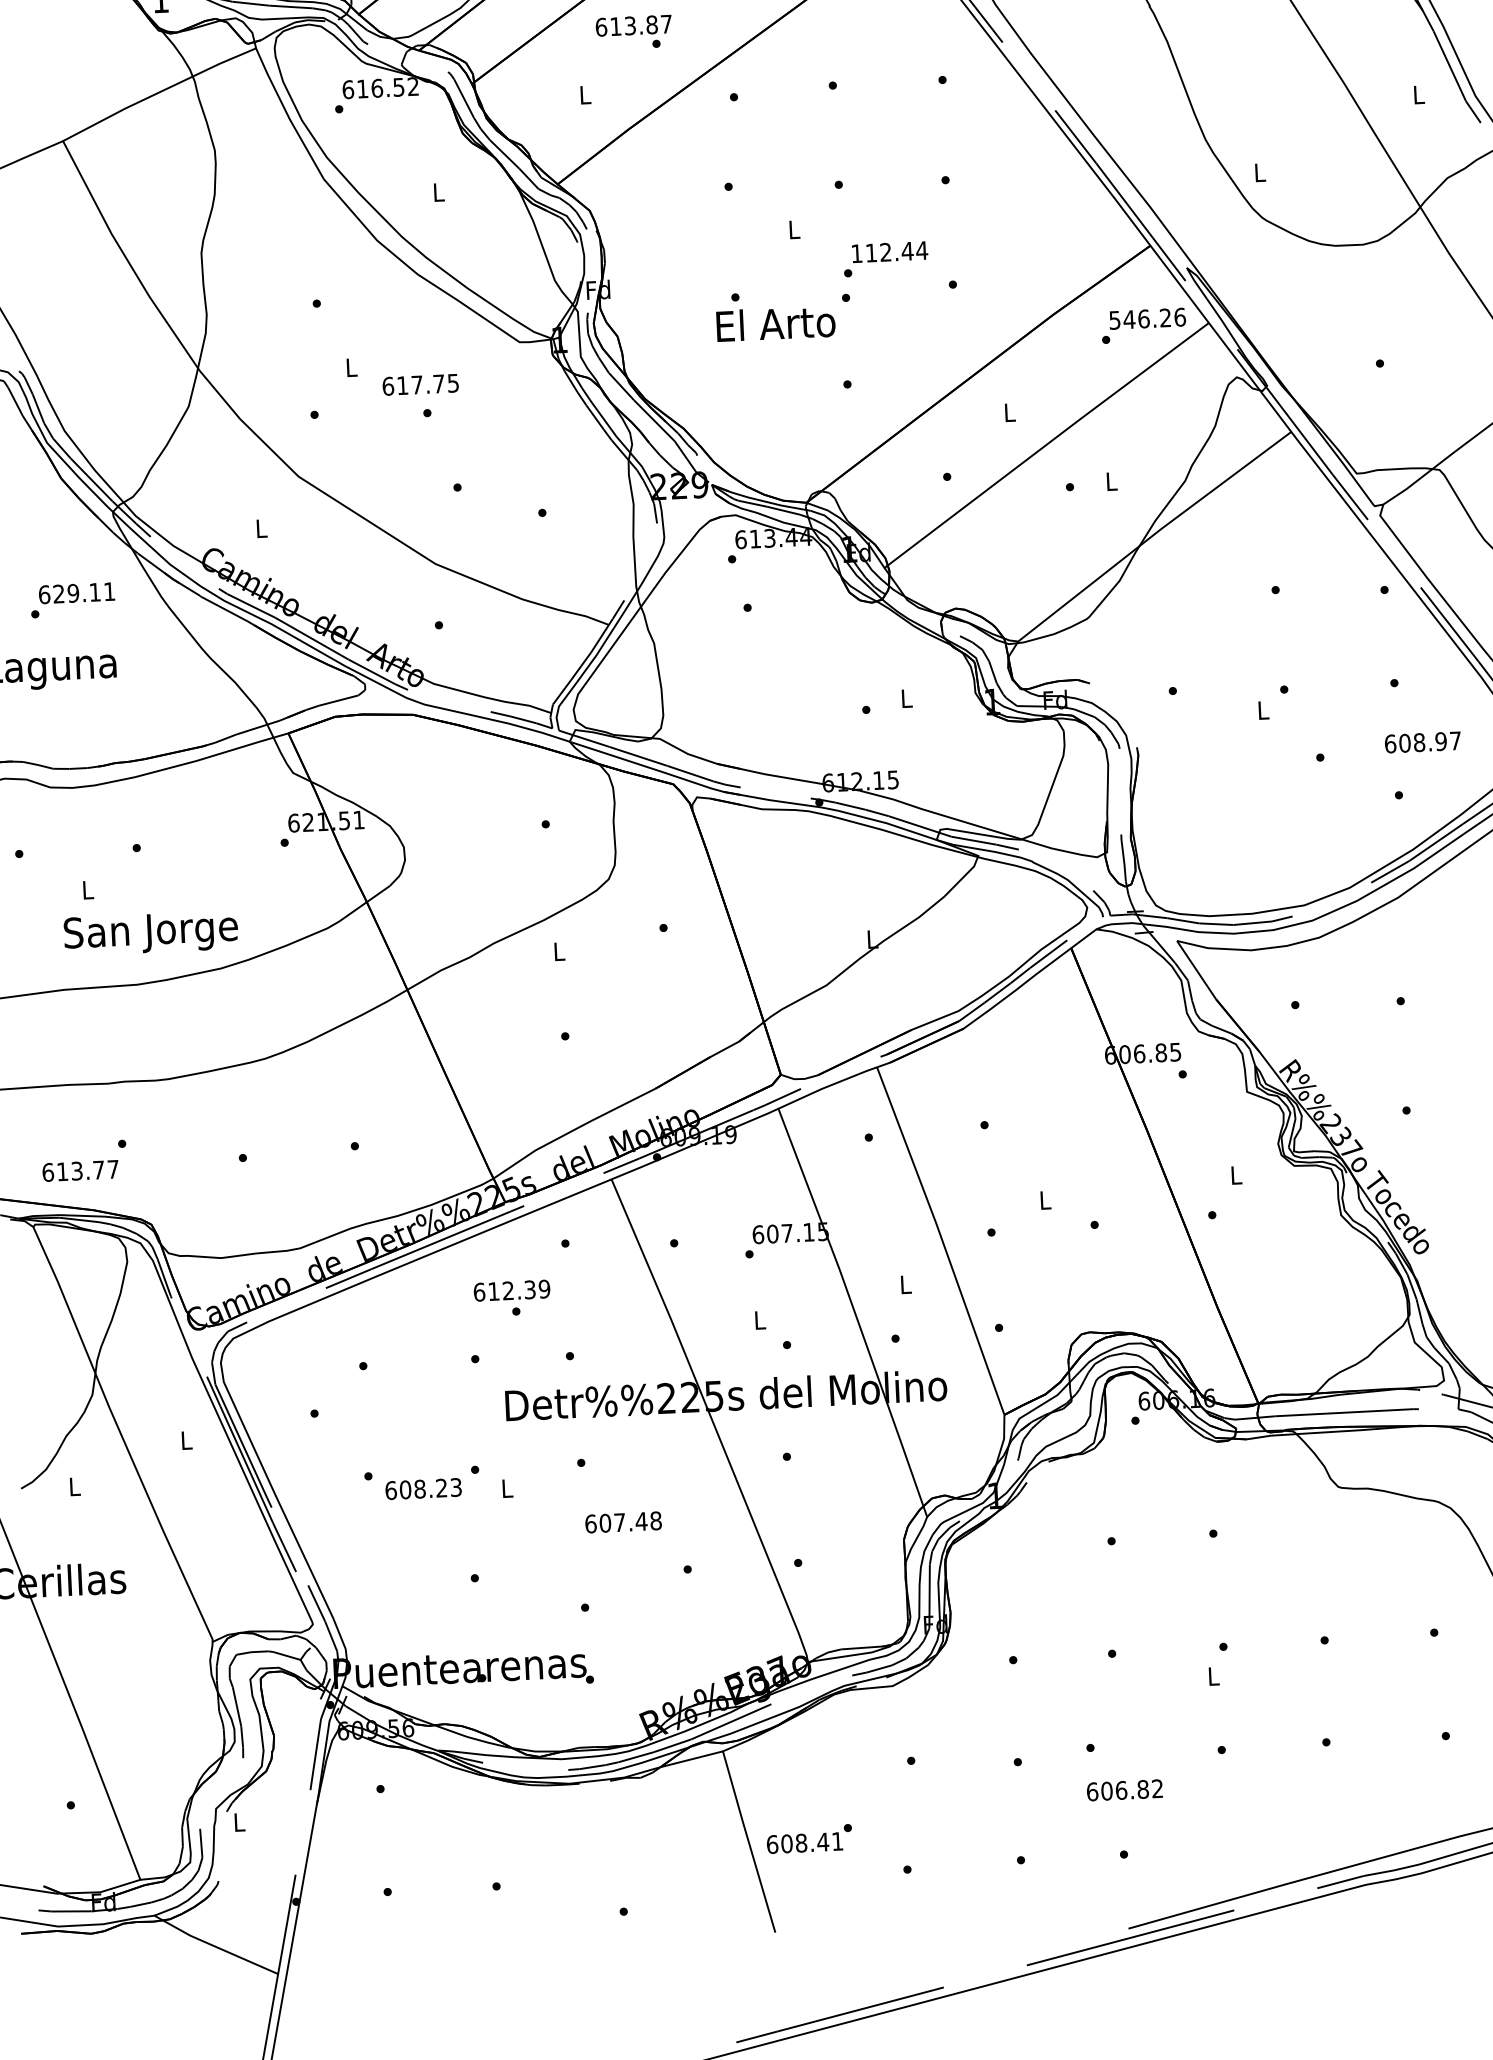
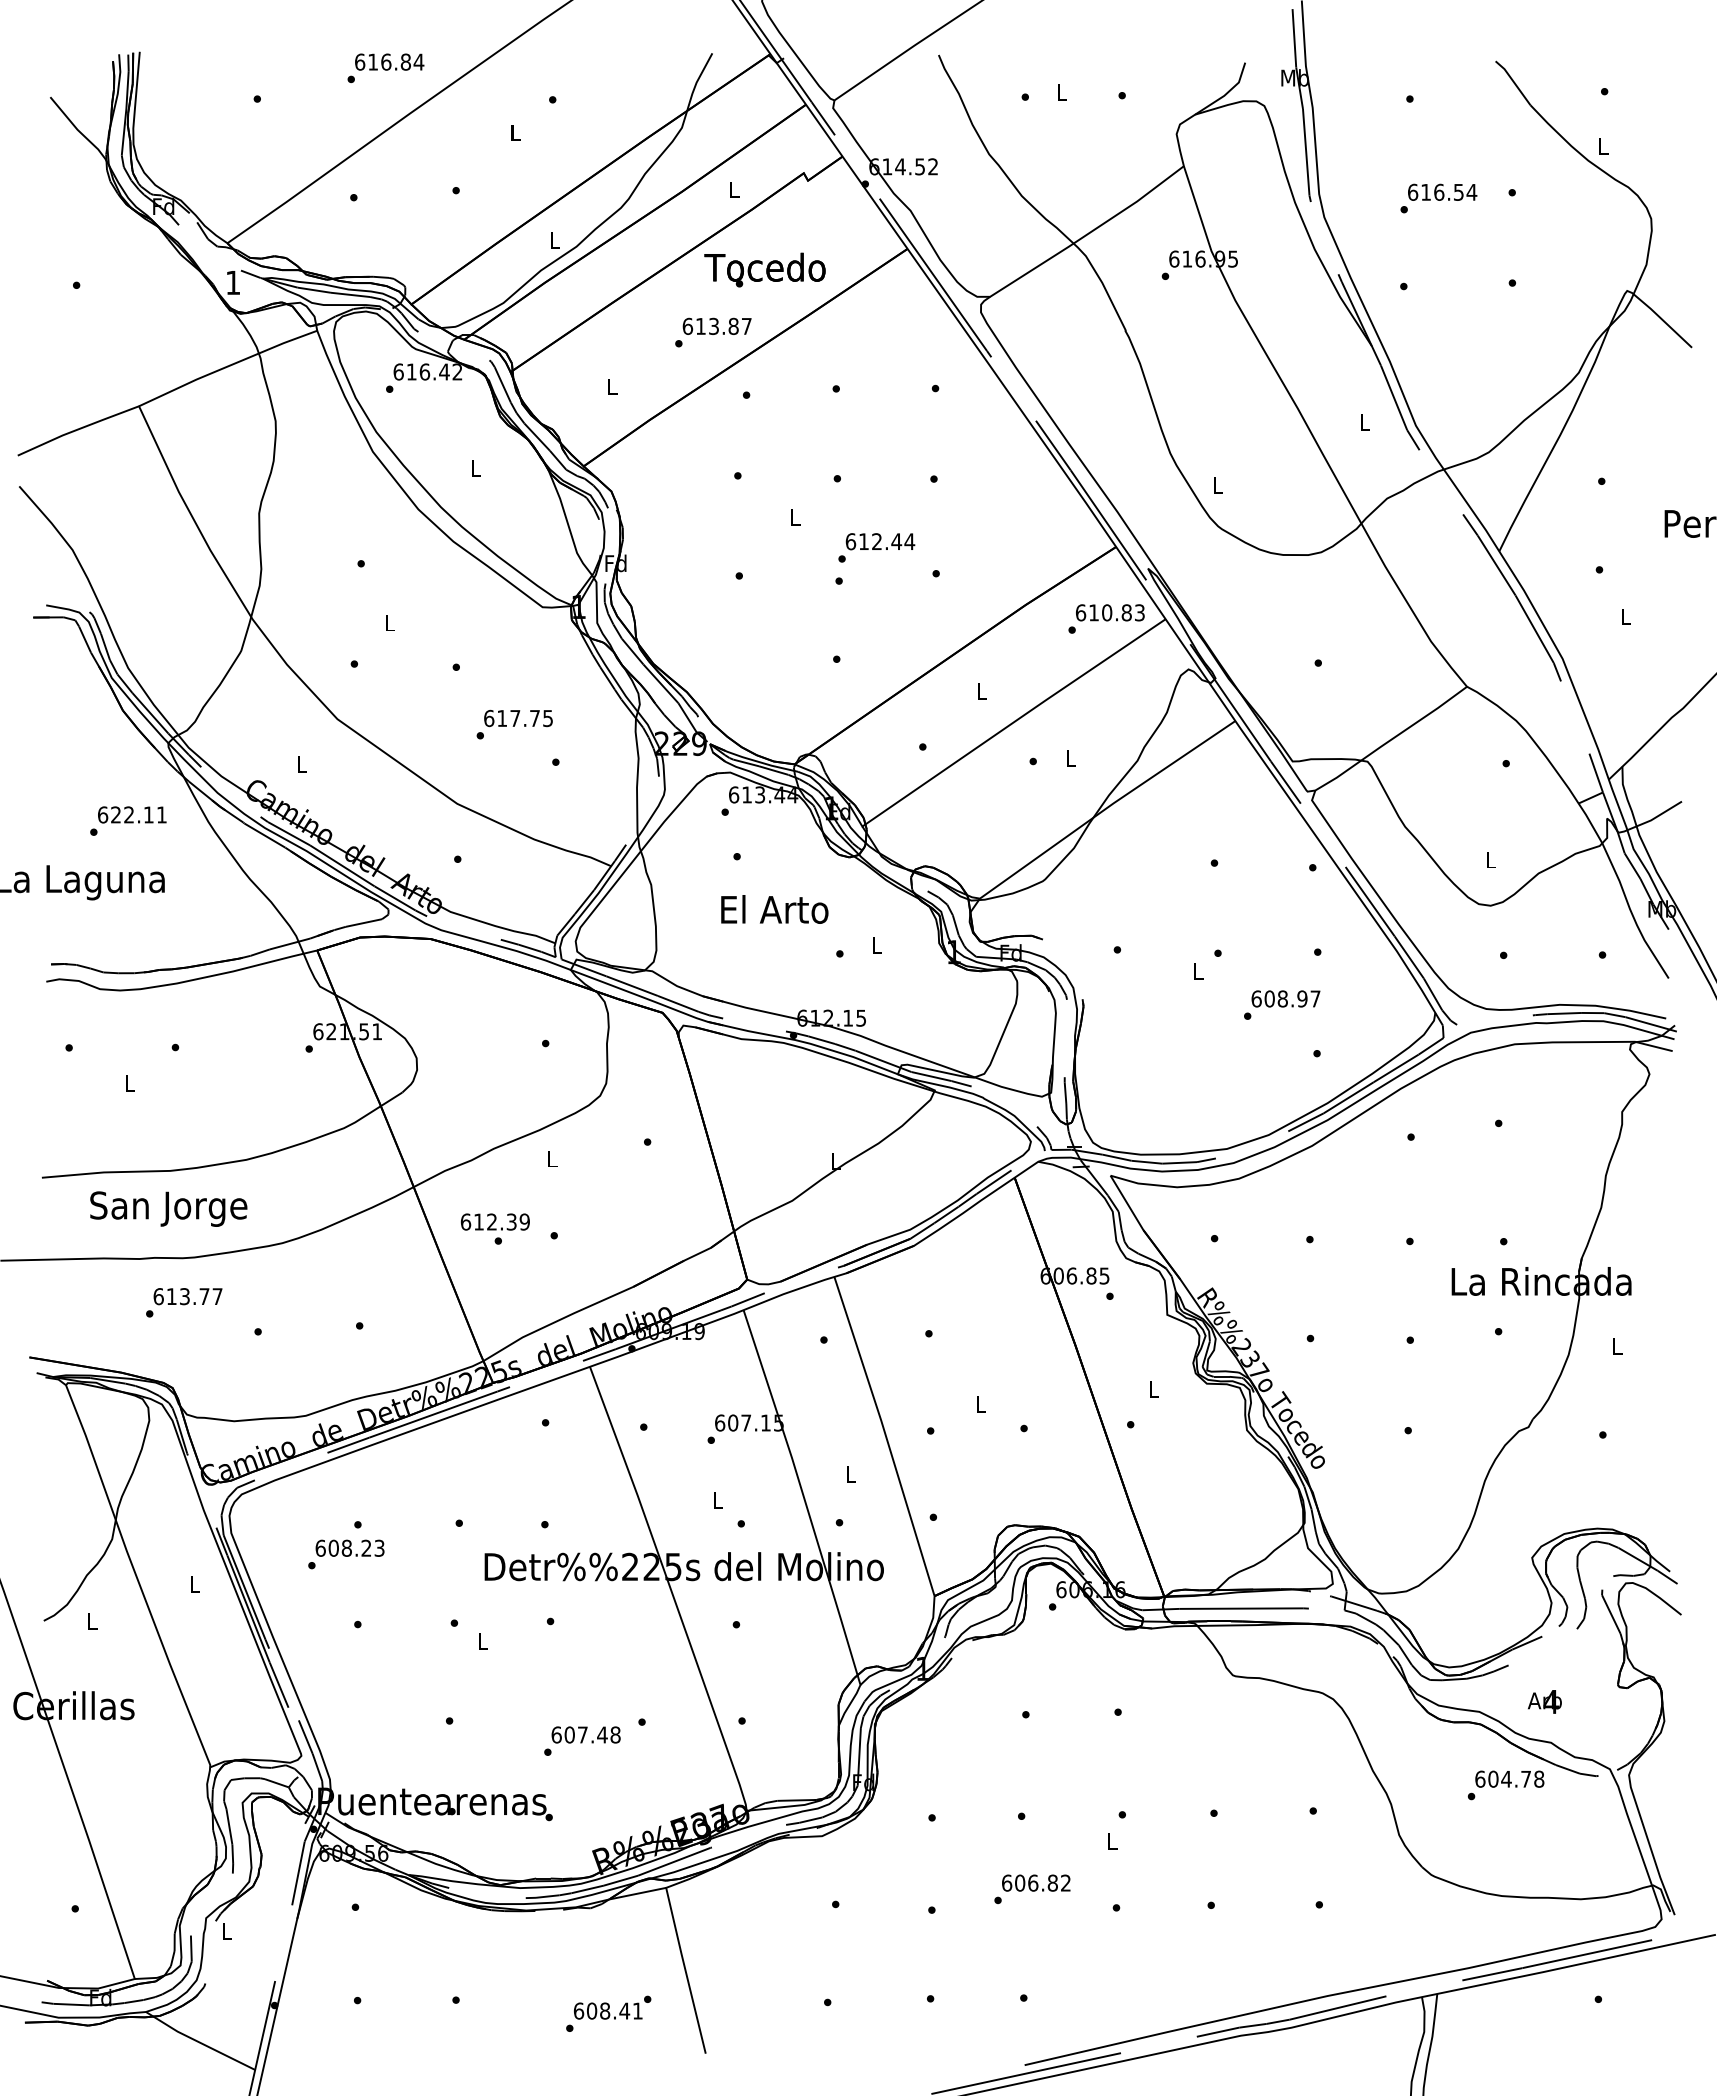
text: (633, 24) -> (716, 325), moved
text: (398, 86) -> (444, 371), 616.52 -> 616.42
text: (856, 253) -> (850, 541), 112.44 -> 612.44
text: (1147, 318) -> (1110, 612), 546.26 -> 610.83
text: (775, 323) -> (774, 909), moved
text: (420, 384) -> (518, 718), moved
text: (73, 592) -> (129, 814), 629.11 -> 622.11
text: (1422, 741) -> (1285, 998), moved
text: (150, 932) -> (168, 1208), moved
text: (79, 1170) -> (187, 1296), moved
text: (511, 1297) -> (494, 1228), moved
text: (422, 1488) -> (349, 1547), moved
text: (622, 1521) -> (585, 1734), moved
text: (1125, 1789) -> (1036, 1882), moved
text: (809, 1838) -> (612, 2007), moved

